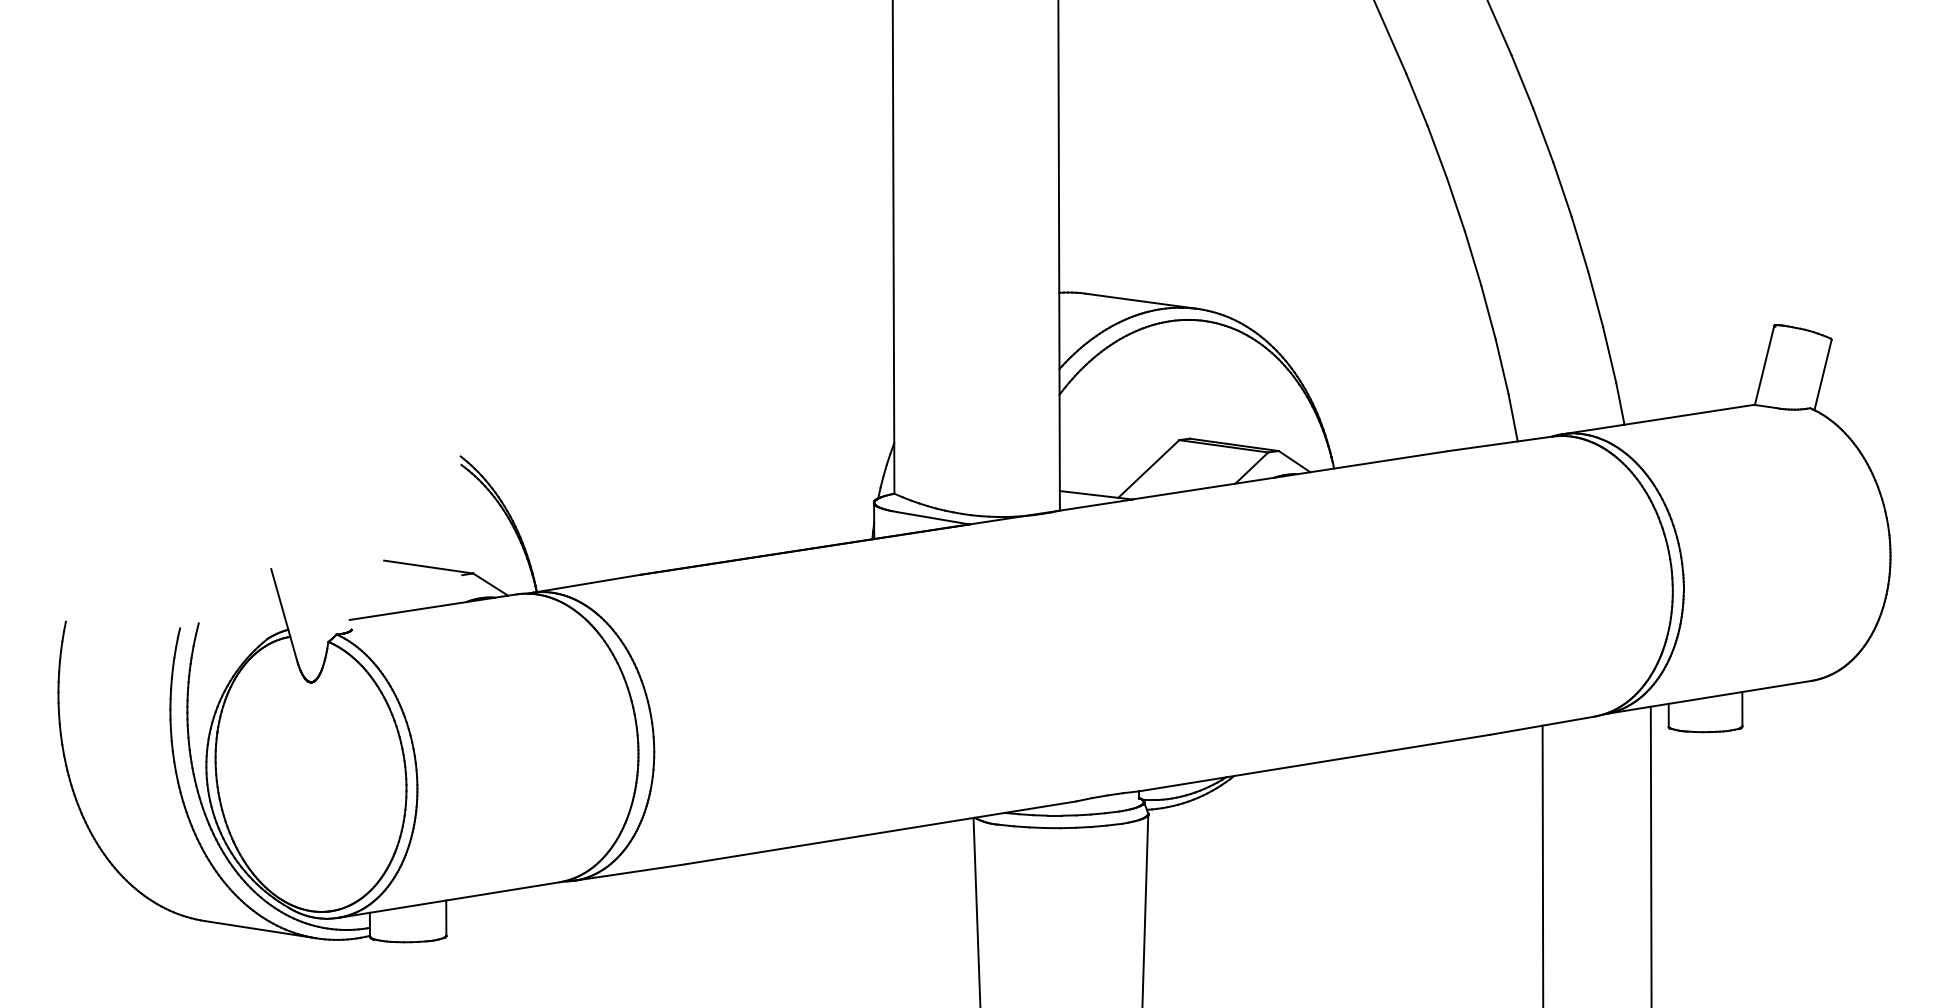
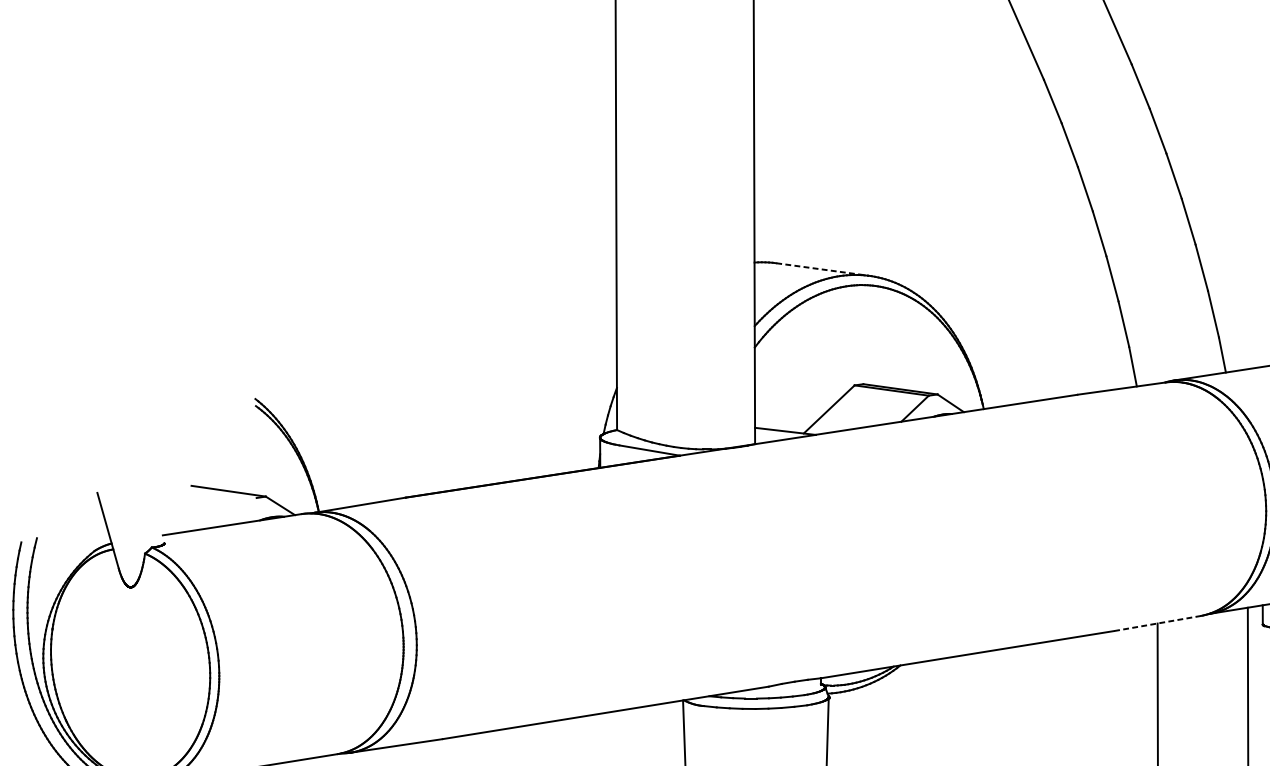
line: (1140, 301) -> (822, 269), solid -> dashed
line: (1542, 725) -> (1157, 623), solid -> dashed

